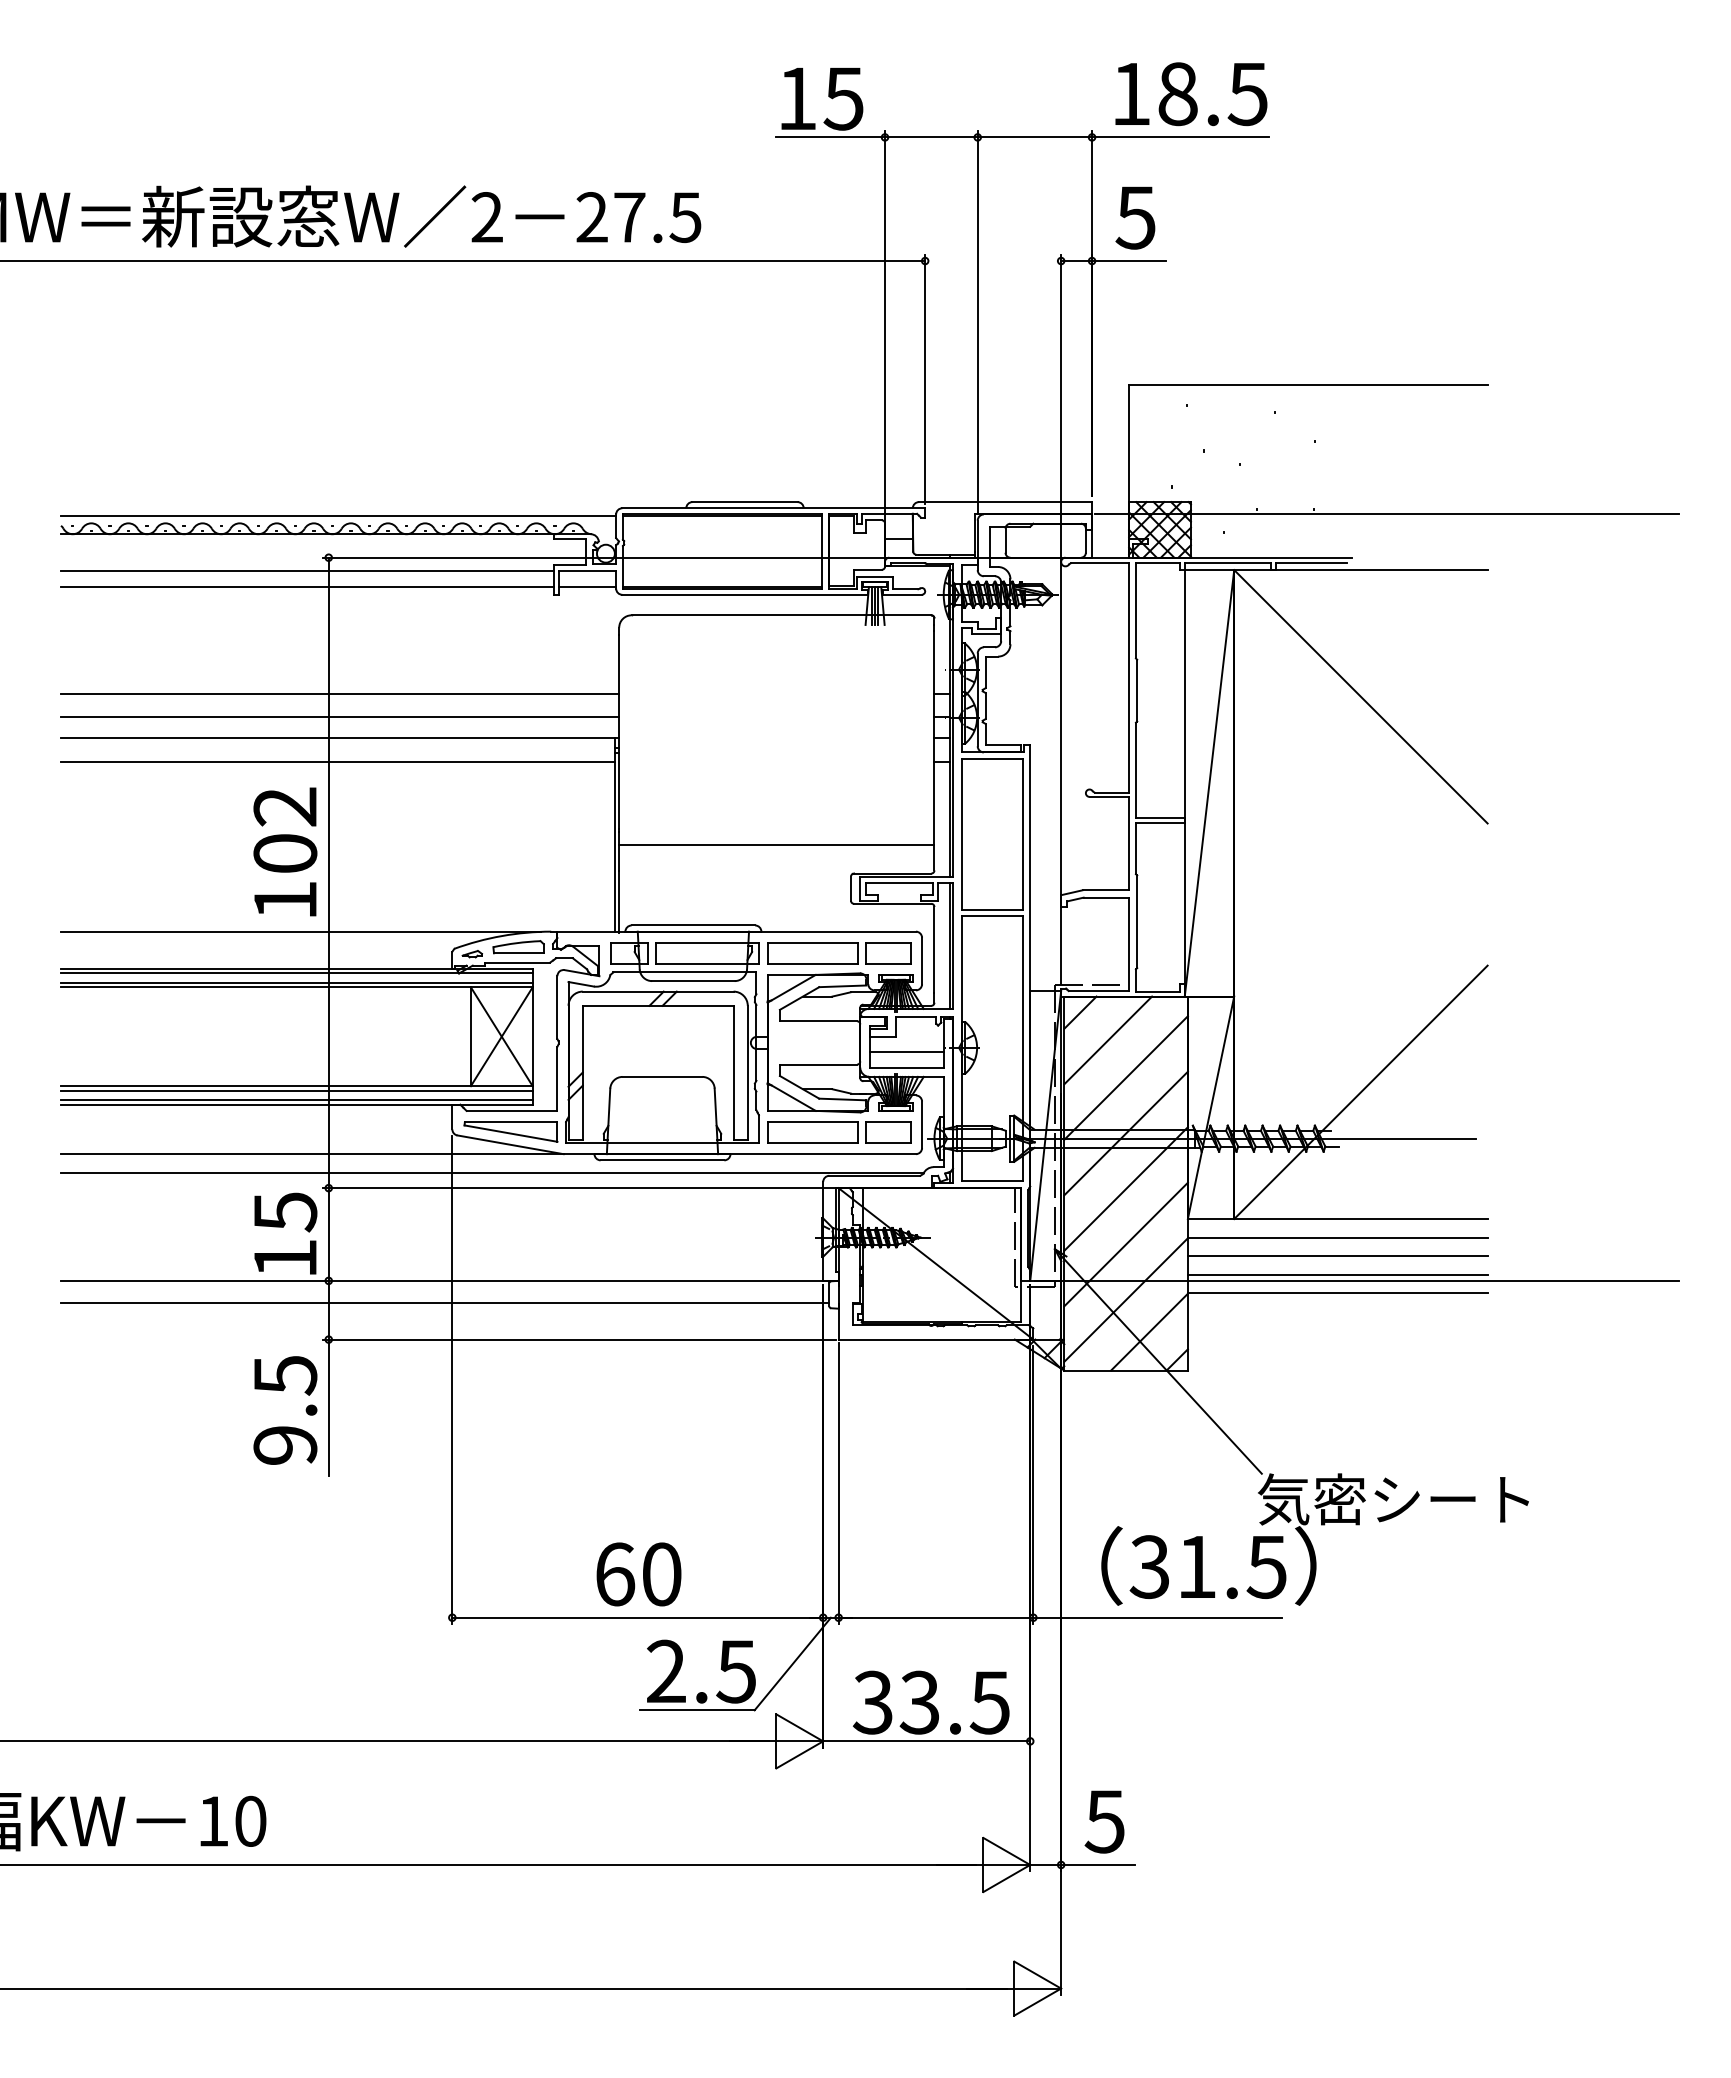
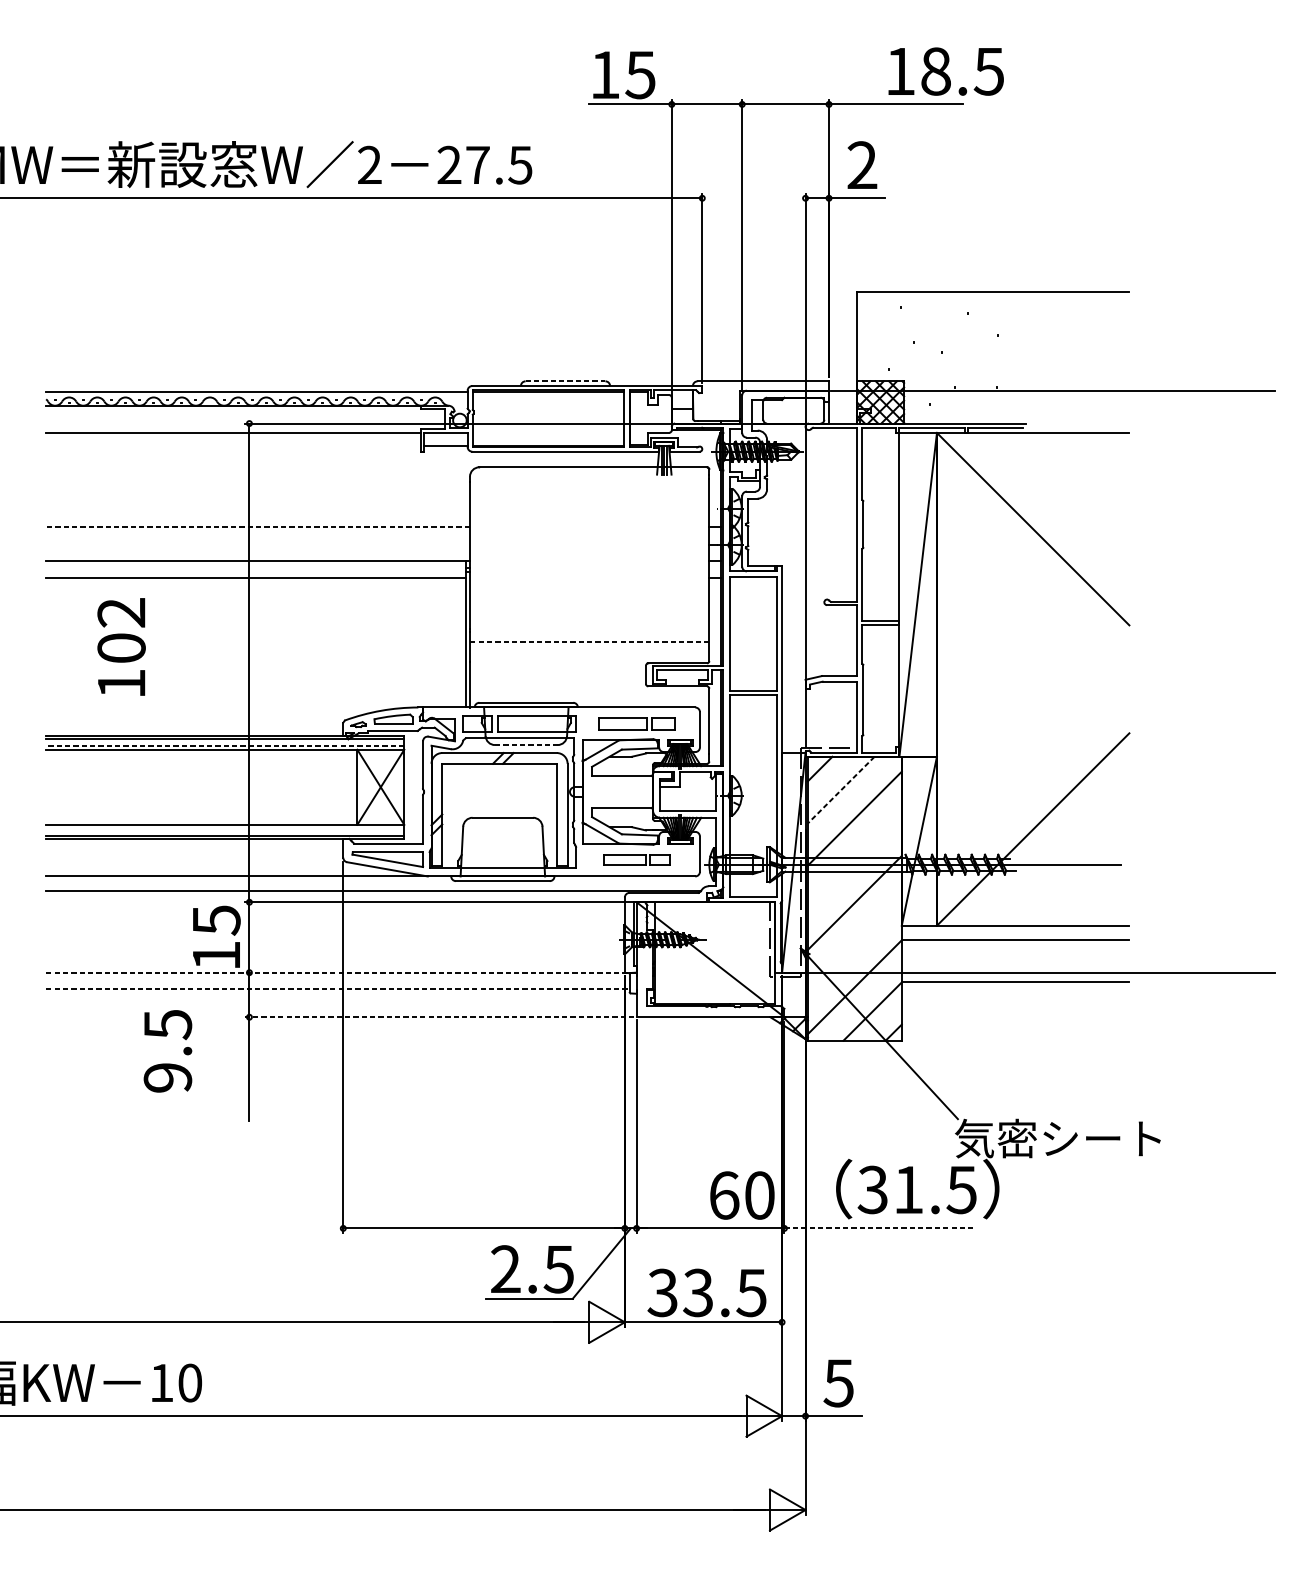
text: (1191, 94) -> (946, 71), moved
text: (1135, 217) -> (862, 165), 5 -> 2
line: (745, 502) -> (565, 381), solid -> dashed
line: (307, 586) -> (233, 445), removed
line: (339, 693) -> (257, 526), solid -> dashed
line: (340, 717) -> (258, 544), removed
line: (776, 845) -> (589, 642), solid -> dashed
text: (285, 851) -> (121, 646), moved
line: (300, 931) -> (227, 707), removed
part: (839, 953) -> (637, 724), size x0.7
line: (693, 981) -> (526, 745), solid -> dashed
line: (296, 982) -> (224, 746), solid -> dashed
line: (1107, 1040) -> (840, 790), solid -> dashed
line: (906, 1052) -> (688, 799), removed
line: (296, 1090) -> (224, 828), removed
part: (839, 1132) -> (637, 859), size x0.6
line: (1125, 1133) -> (854, 860), removed
line: (1125, 1244) -> (854, 945), removed
line: (1337, 1256) -> (1015, 954), removed
line: (1337, 1274) -> (1015, 967), removed
line: (449, 1280) -> (341, 972), solid -> dashed
line: (445, 1302) -> (338, 989), solid -> dashed
line: (579, 1339) -> (439, 1017), solid -> dashed
text: (285, 1410) -> (168, 1051), moved
text: (638, 1574) -> (742, 1195), moved
line: (1157, 1617) -> (878, 1228), solid -> dashed

